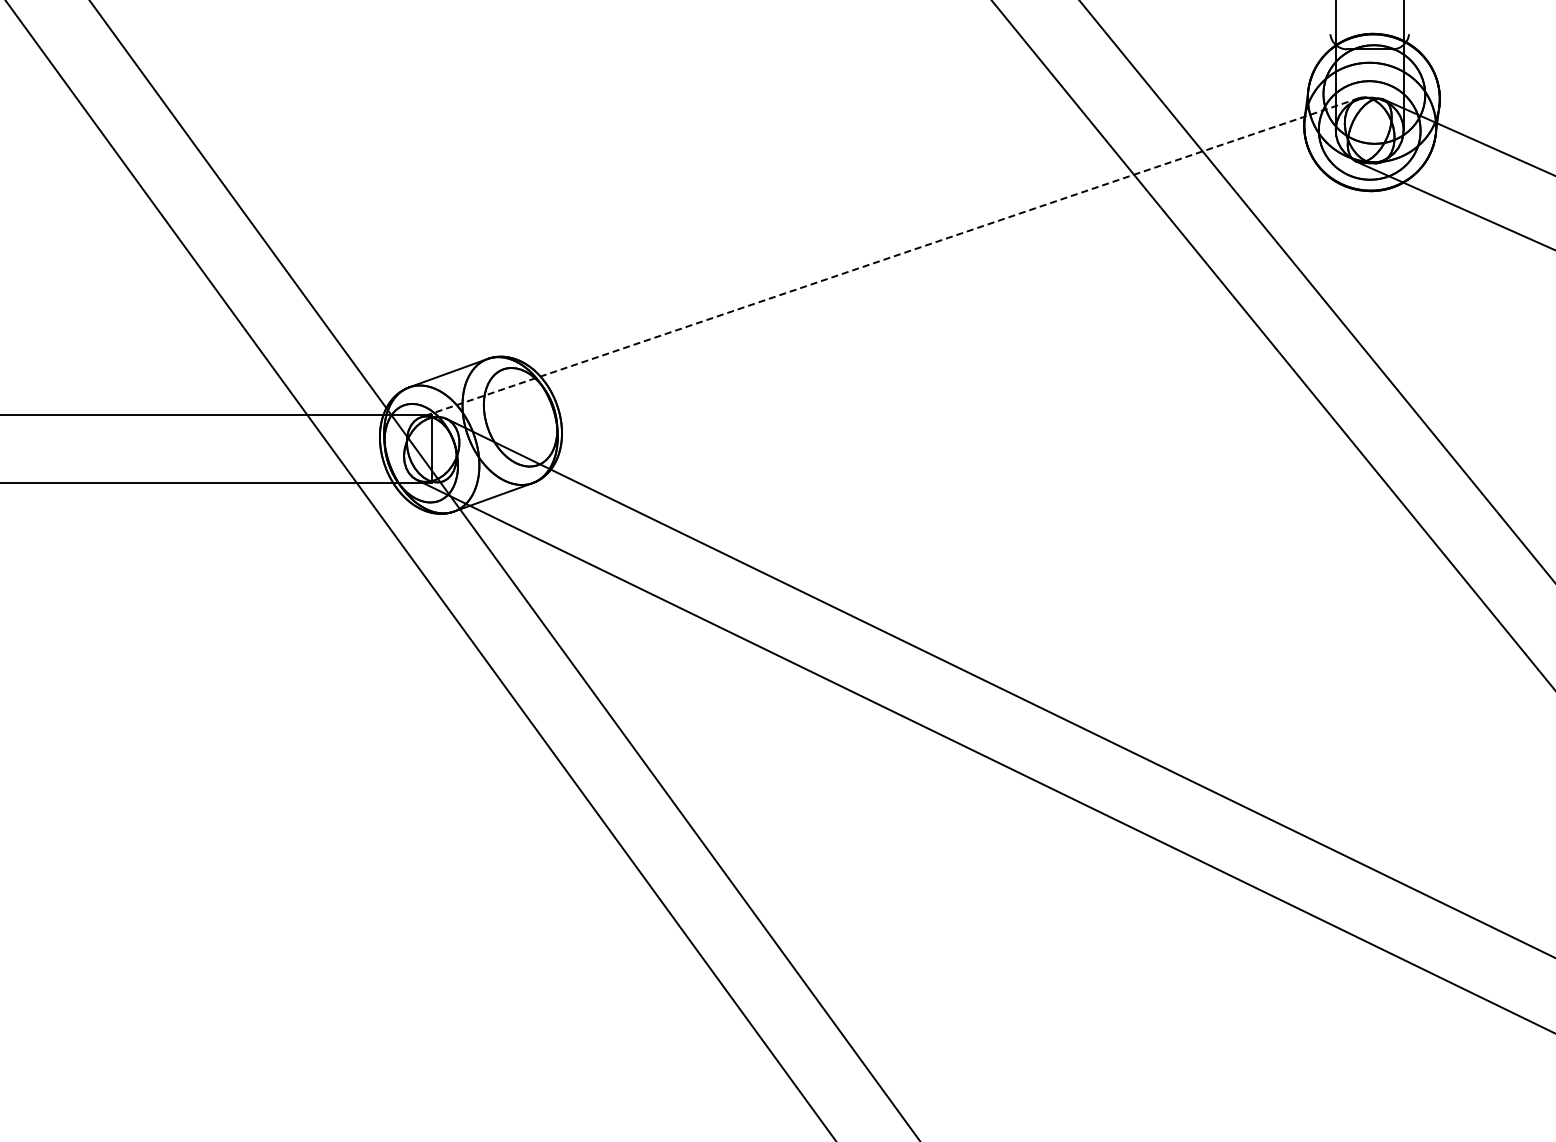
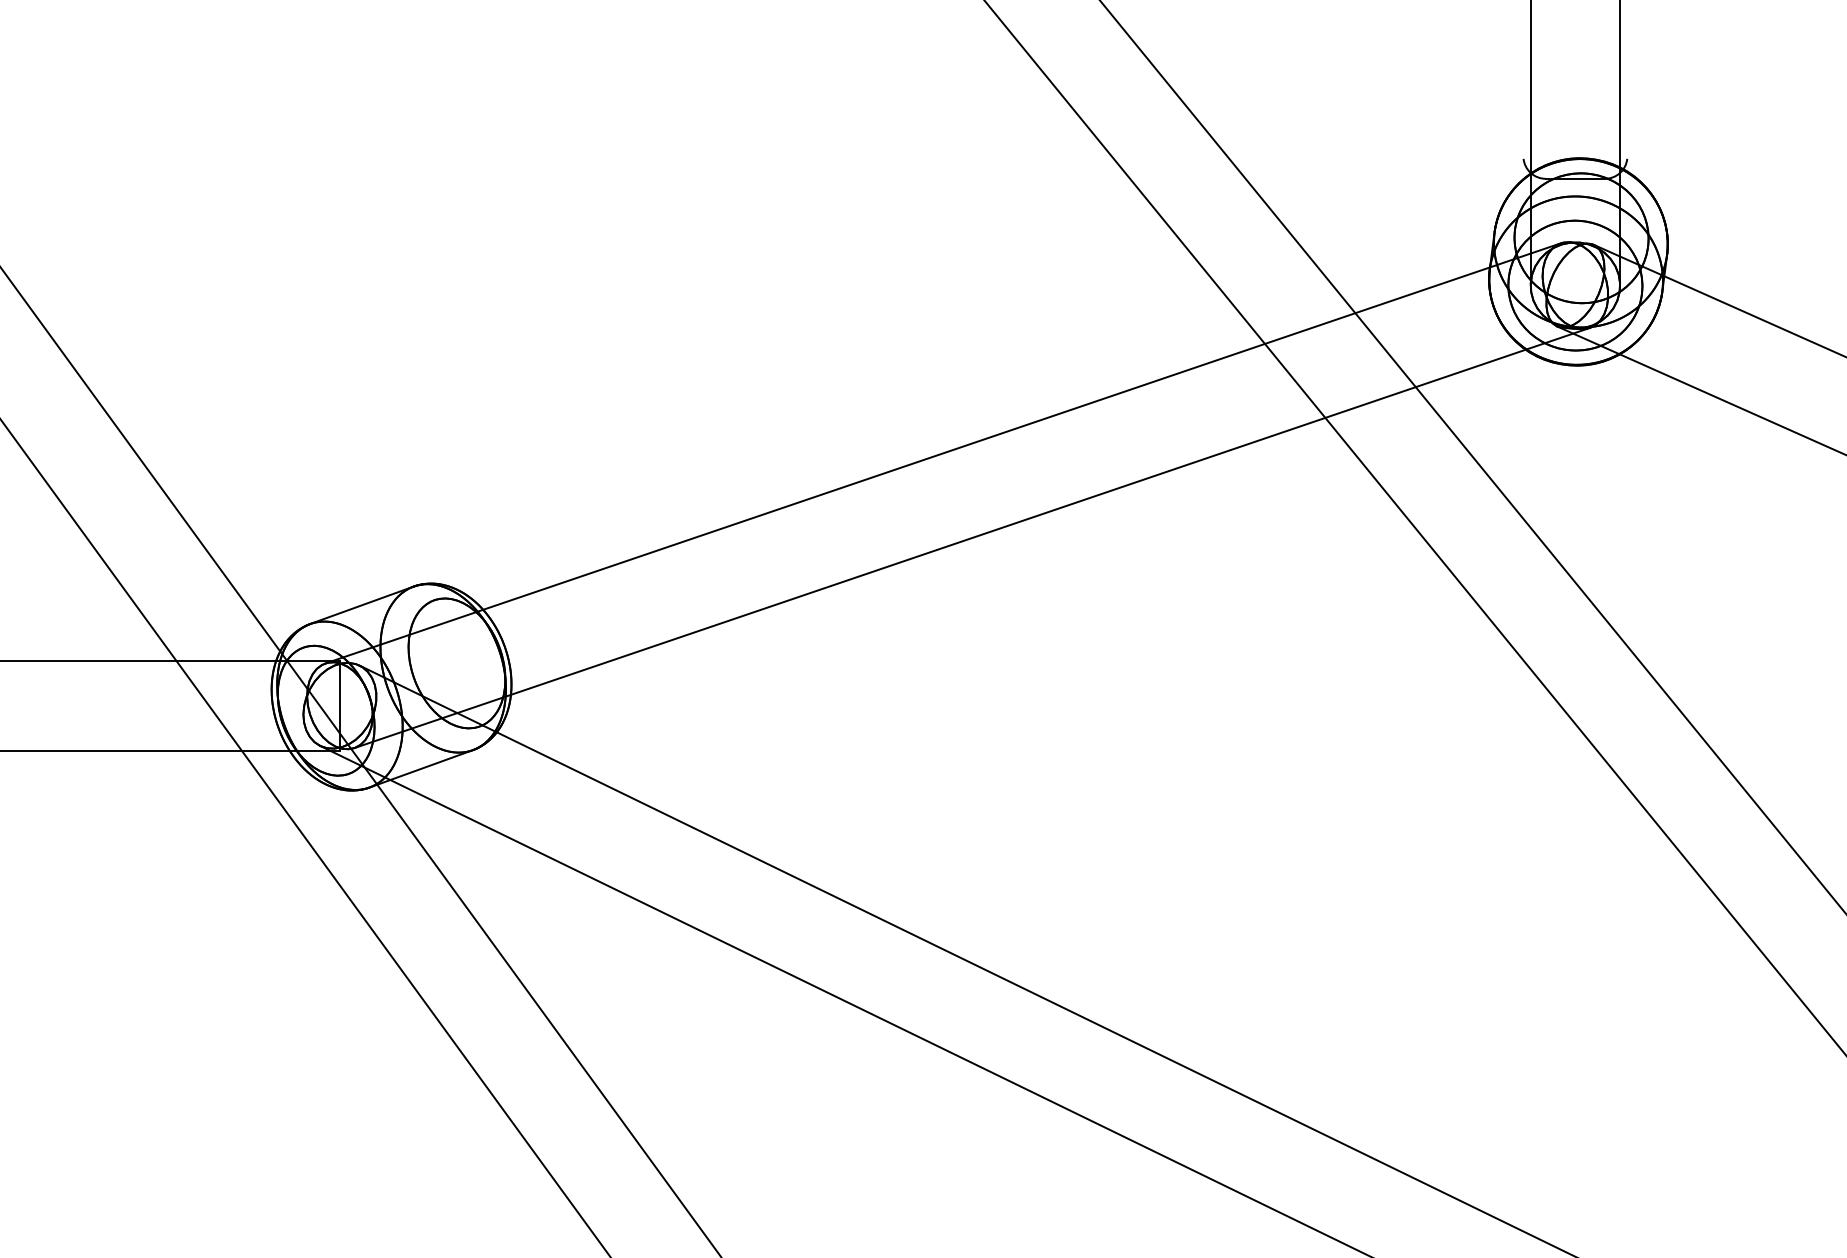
line: (889, 257) -> (942, 452), dashed -> solid
line: (911, 321) -> (971, 537), added

